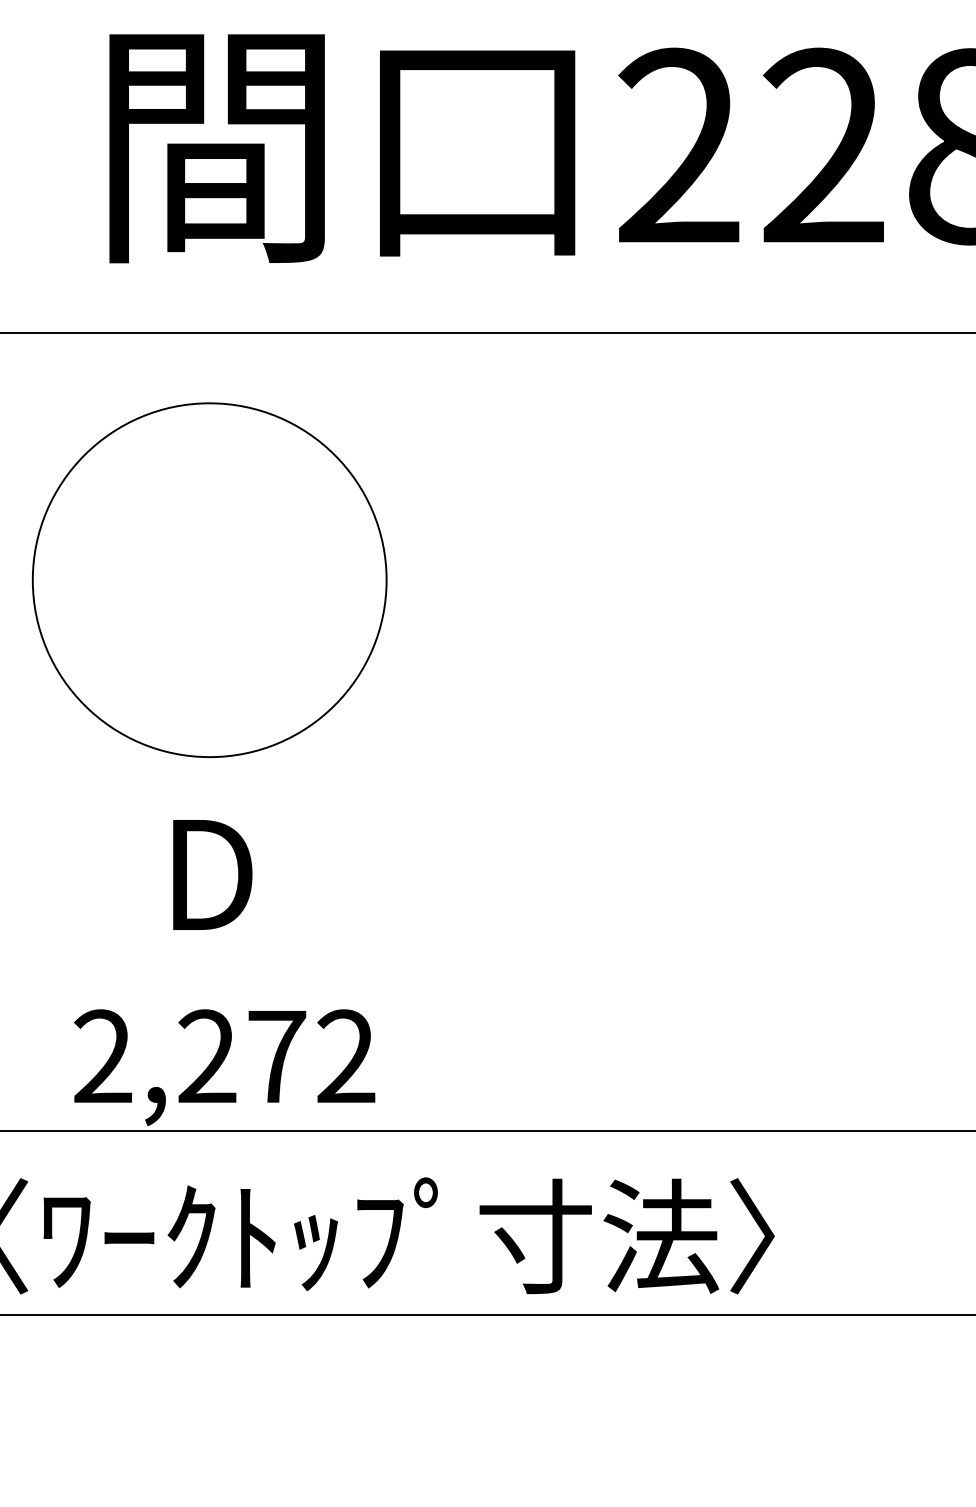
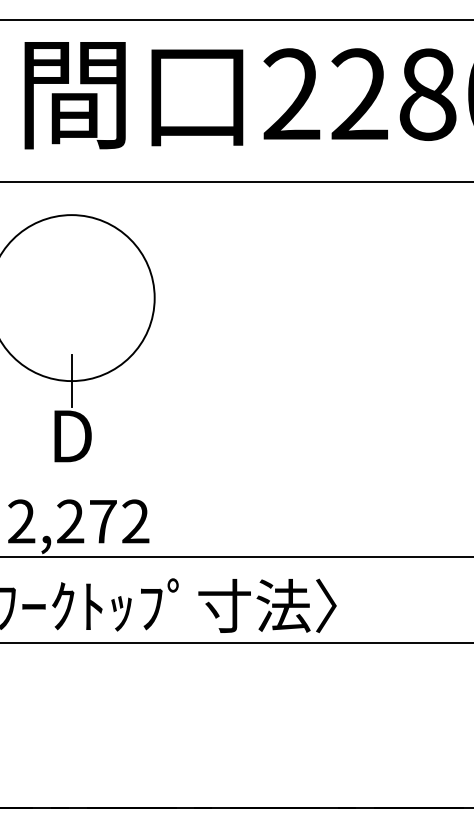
line: (209, 755) -> (71, 380), added

